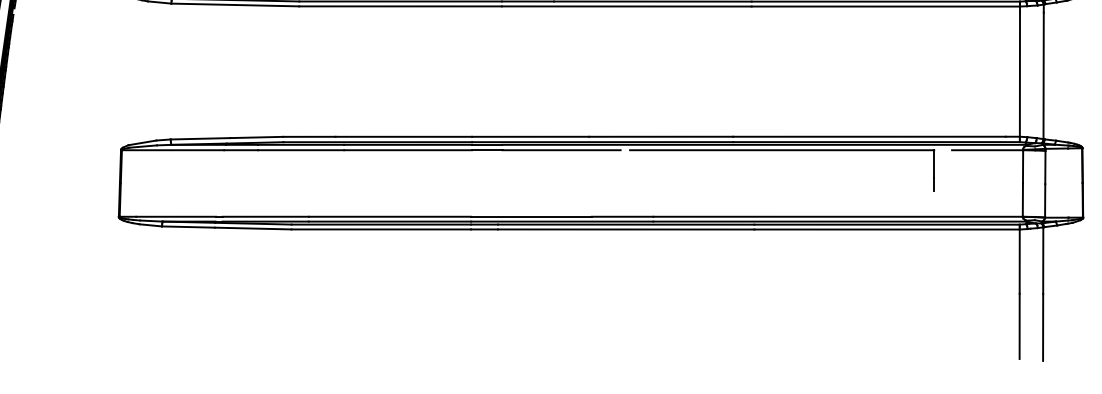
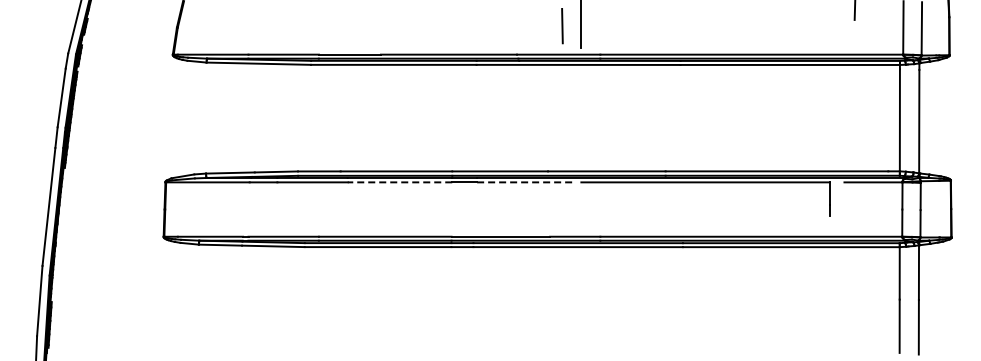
line: (407, 150) -> (399, 182), solid -> dashed
line: (561, 150) -> (525, 182), solid -> dashed

